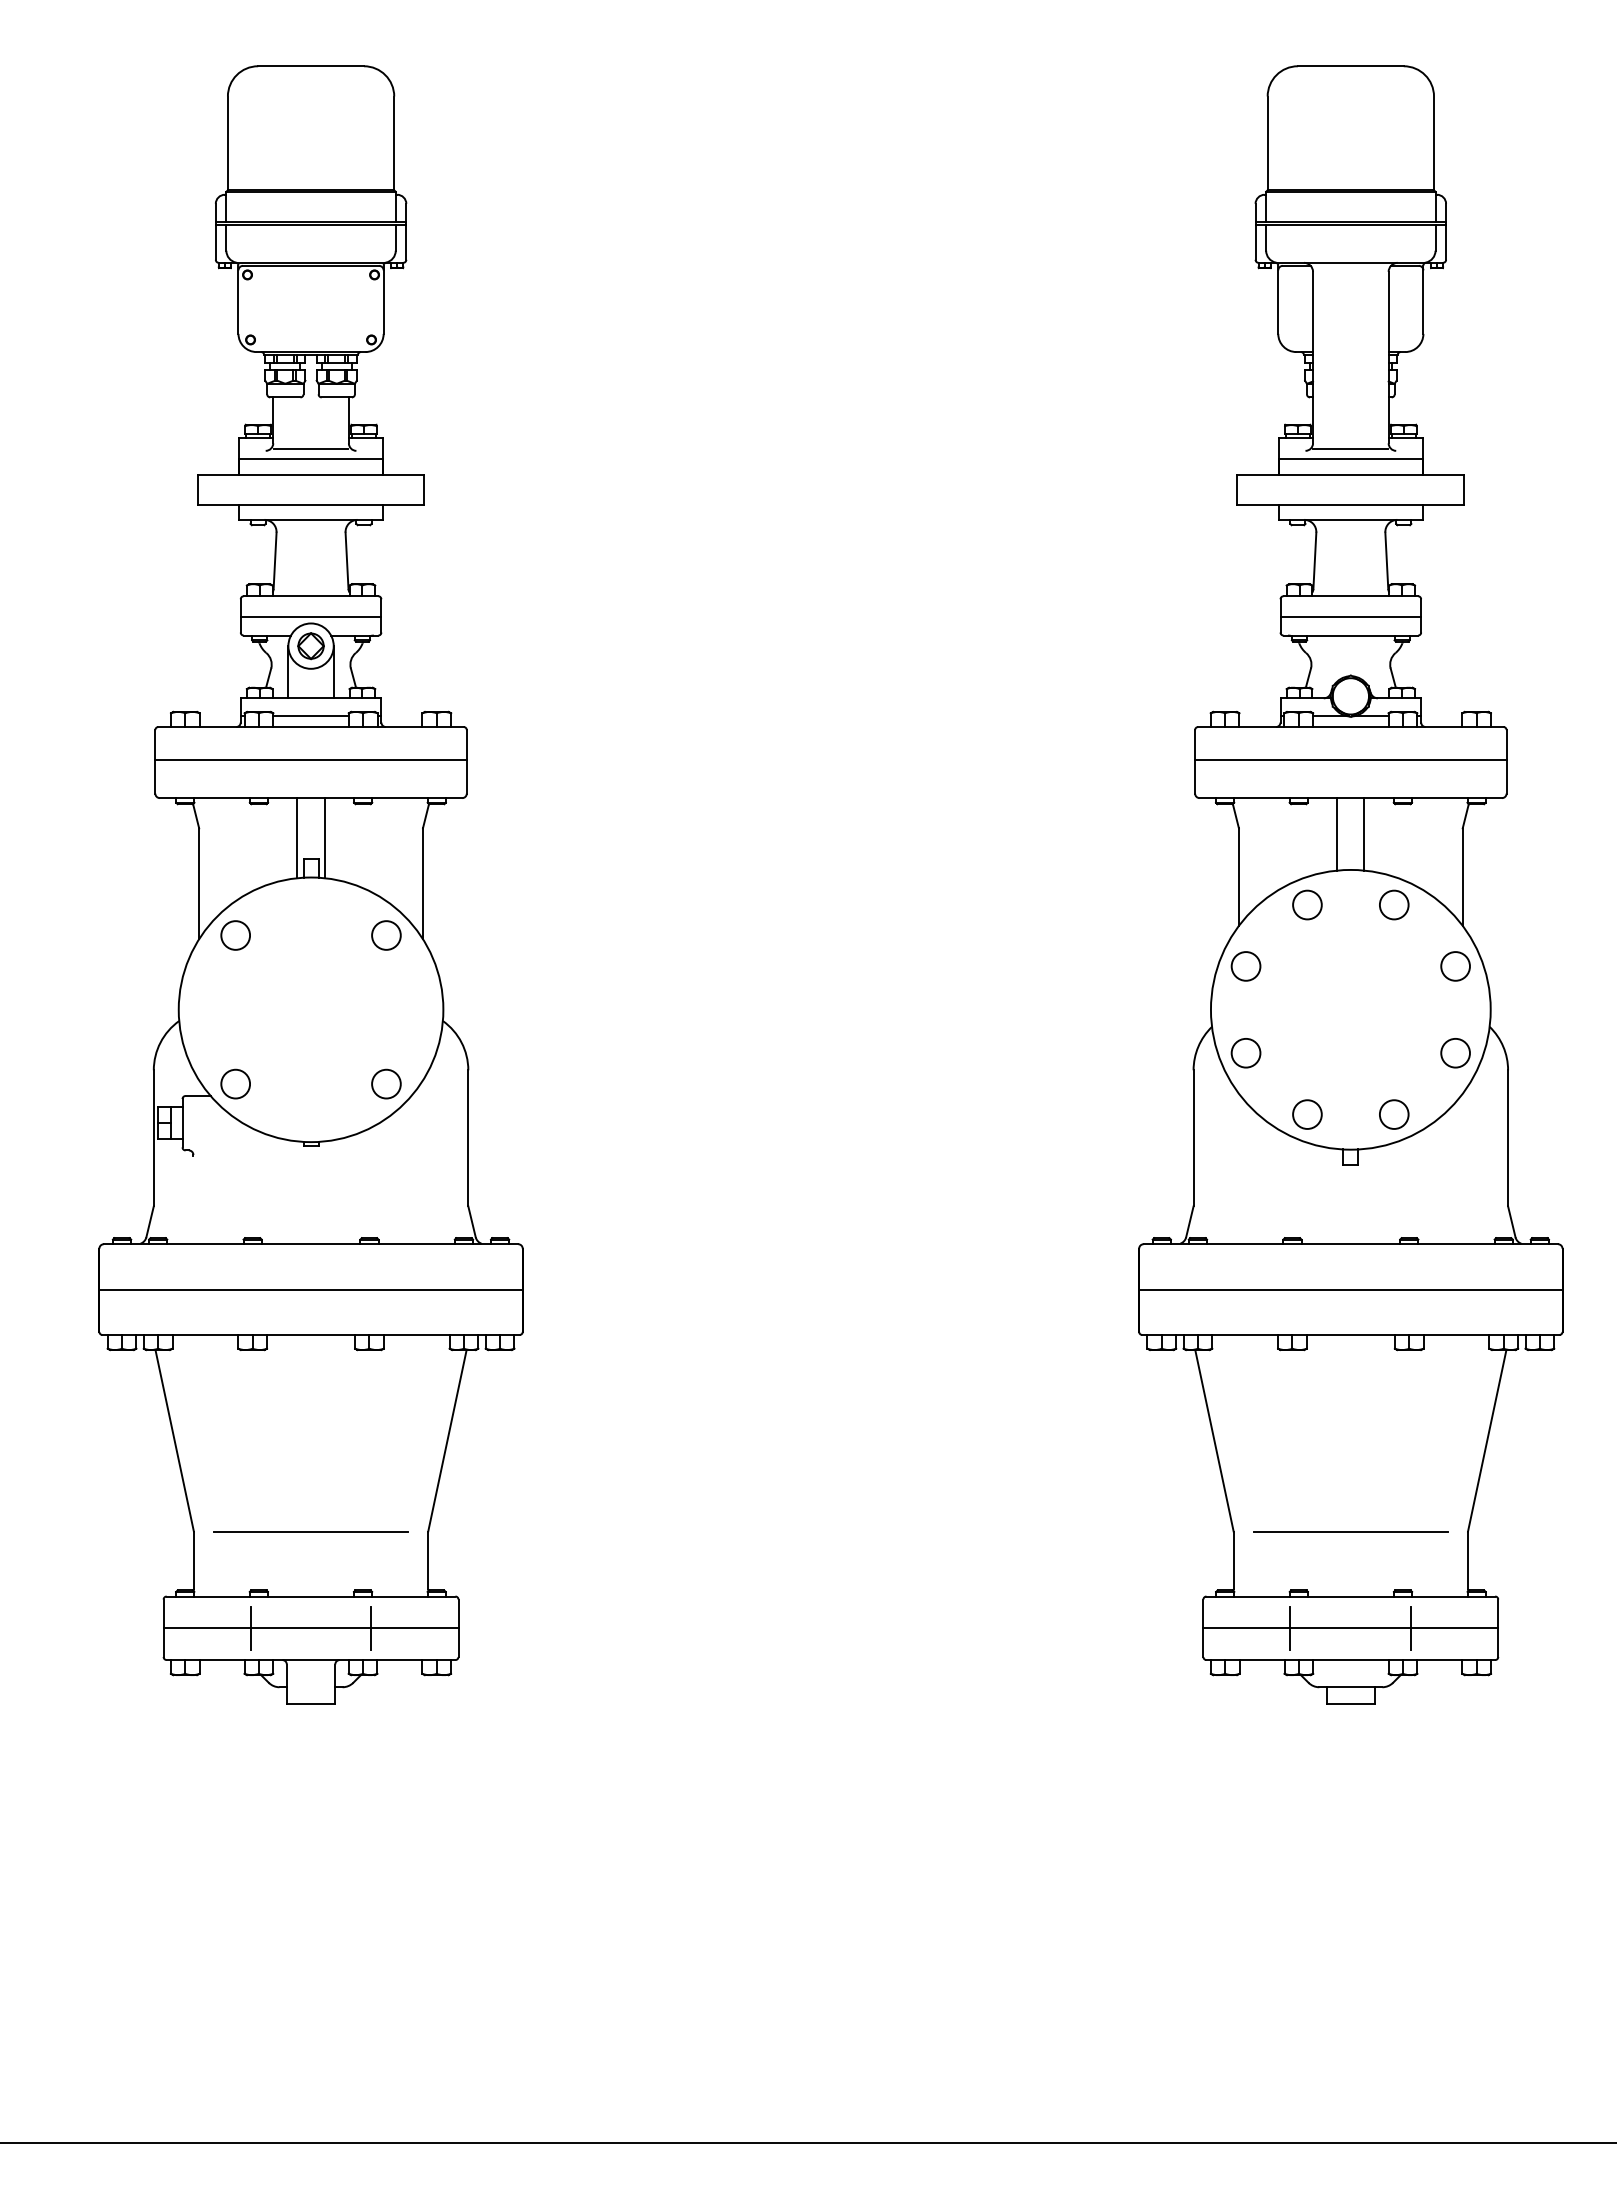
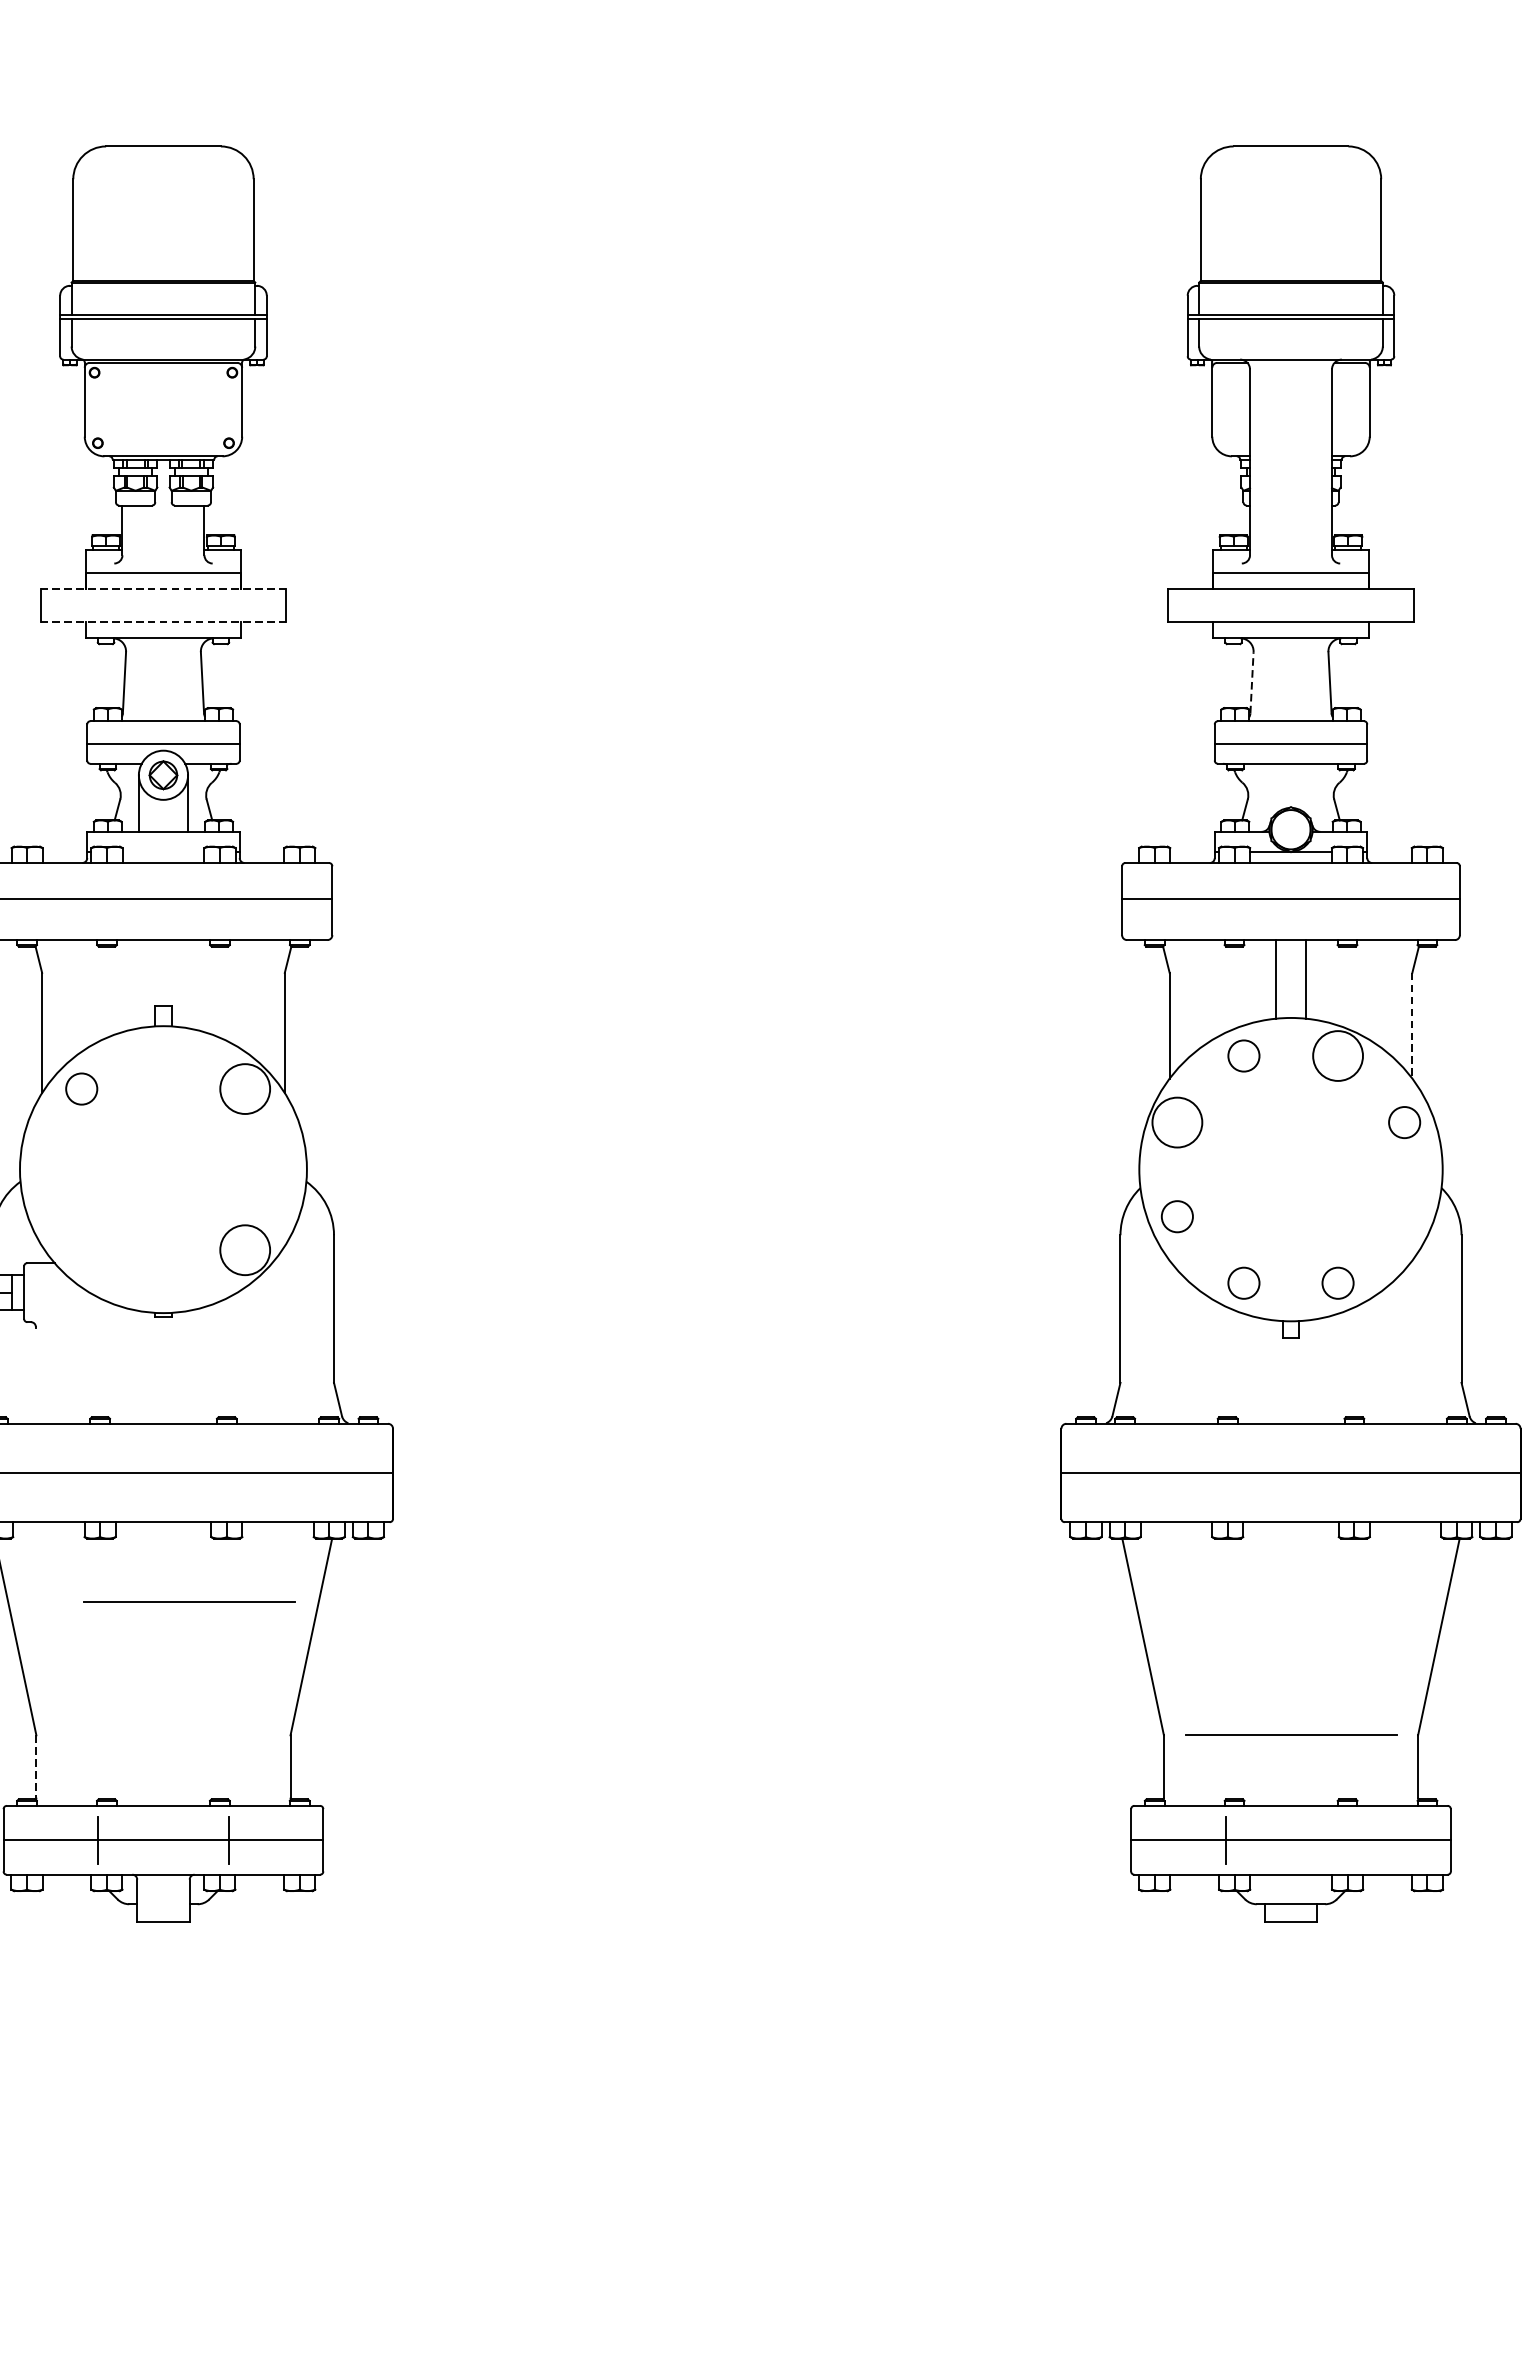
line: (310, 448) -> (162, 560), removed
line: (1350, 448) -> (1290, 560), removed
line: (311, 474) -> (163, 589), solid -> dashed
line: (311, 504) -> (163, 621), solid -> dashed
line: (1314, 560) -> (1251, 682), solid -> dashed
line: (310, 716) -> (162, 851), removed
line: (297, 838) -> (148, 983), removed
line: (324, 838) -> (178, 983), removed
line: (1462, 877) -> (1412, 1026), solid -> dashed
circle: (1393, 904) -> (1337, 1055), size x1.6
circle: (386, 935) -> (245, 1089), size x1.6
circle: (1245, 966) -> (1176, 1122), size x1.6
circle: (1455, 1053) -> (1404, 1217), removed
circle: (235, 1083) -> (81, 1249), removed
circle: (386, 1083) -> (245, 1249), size x1.6
line: (310, 1531) -> (188, 1601), moved
line: (193, 1560) -> (35, 1766), solid -> dashed
line: (1411, 1627) -> (1356, 1839), removed

